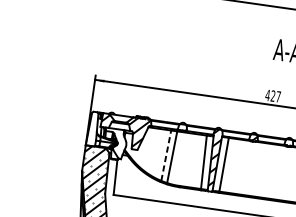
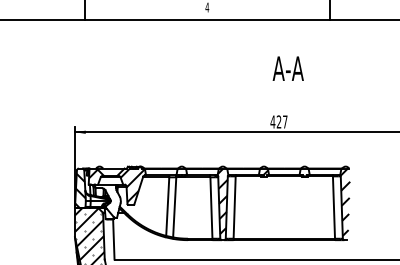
hatch: (92, 130) -> (80, 190), added
line: (166, 155) -> (167, 206), dashed -> solid

